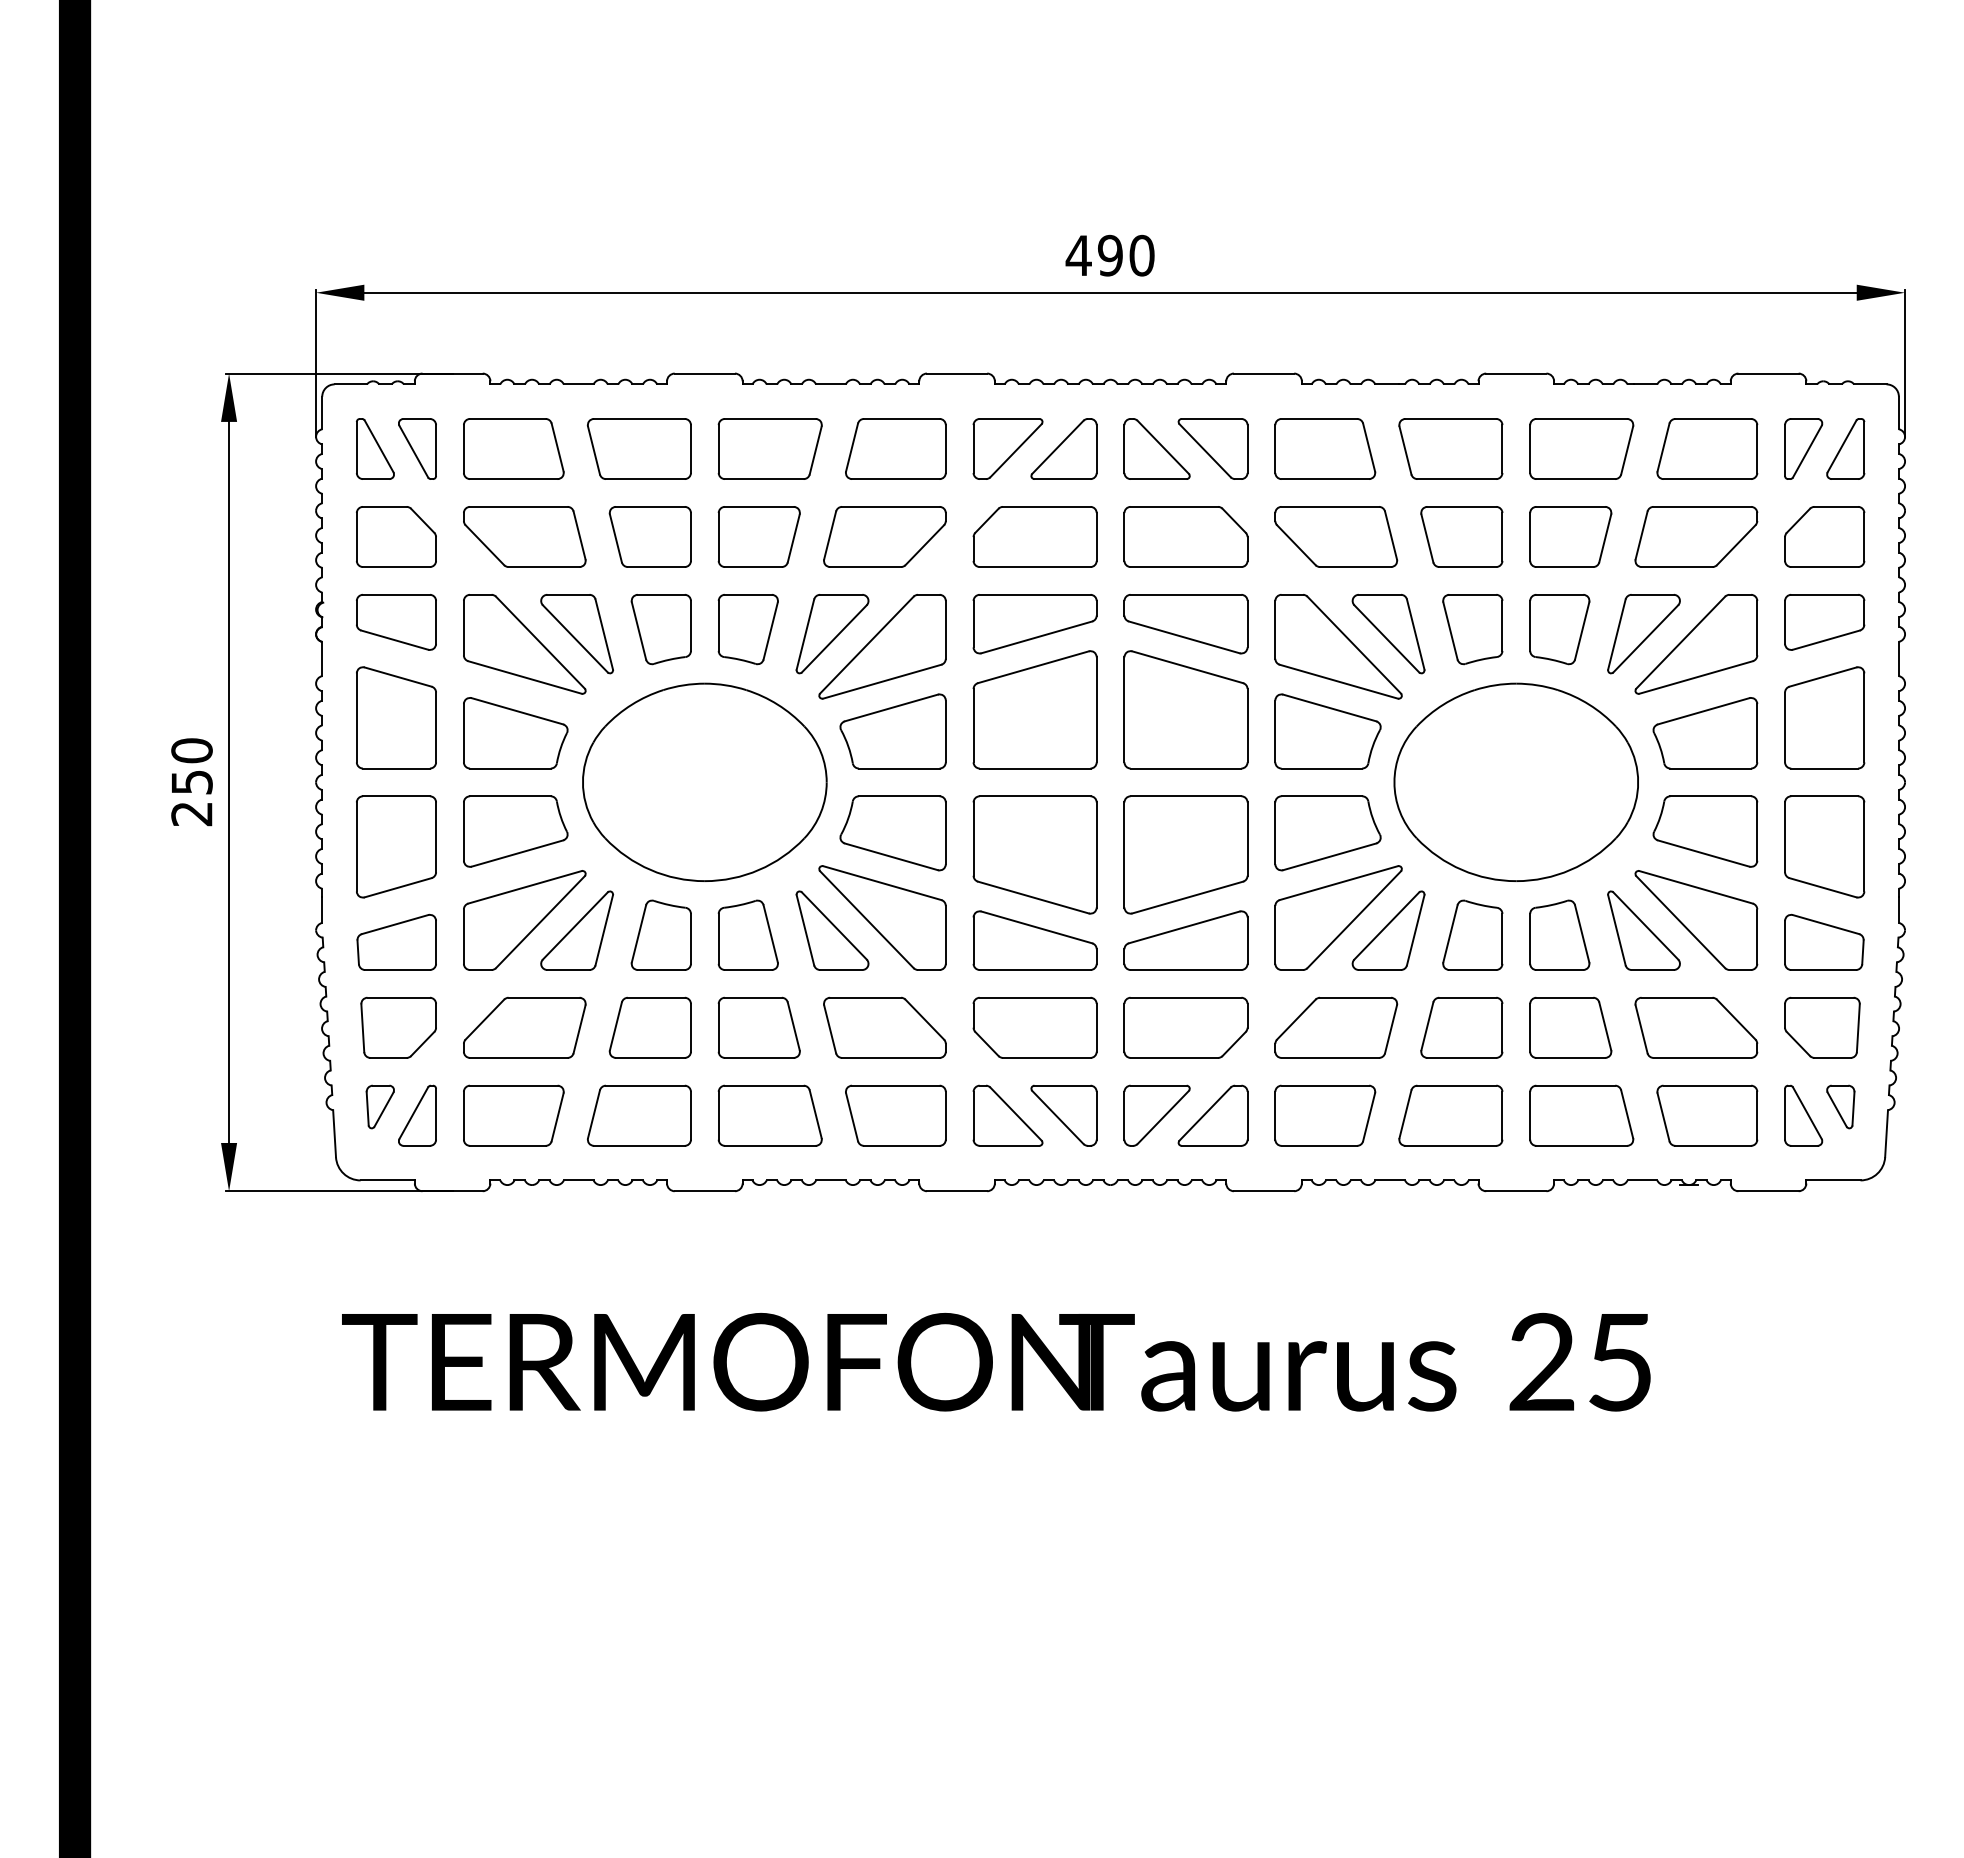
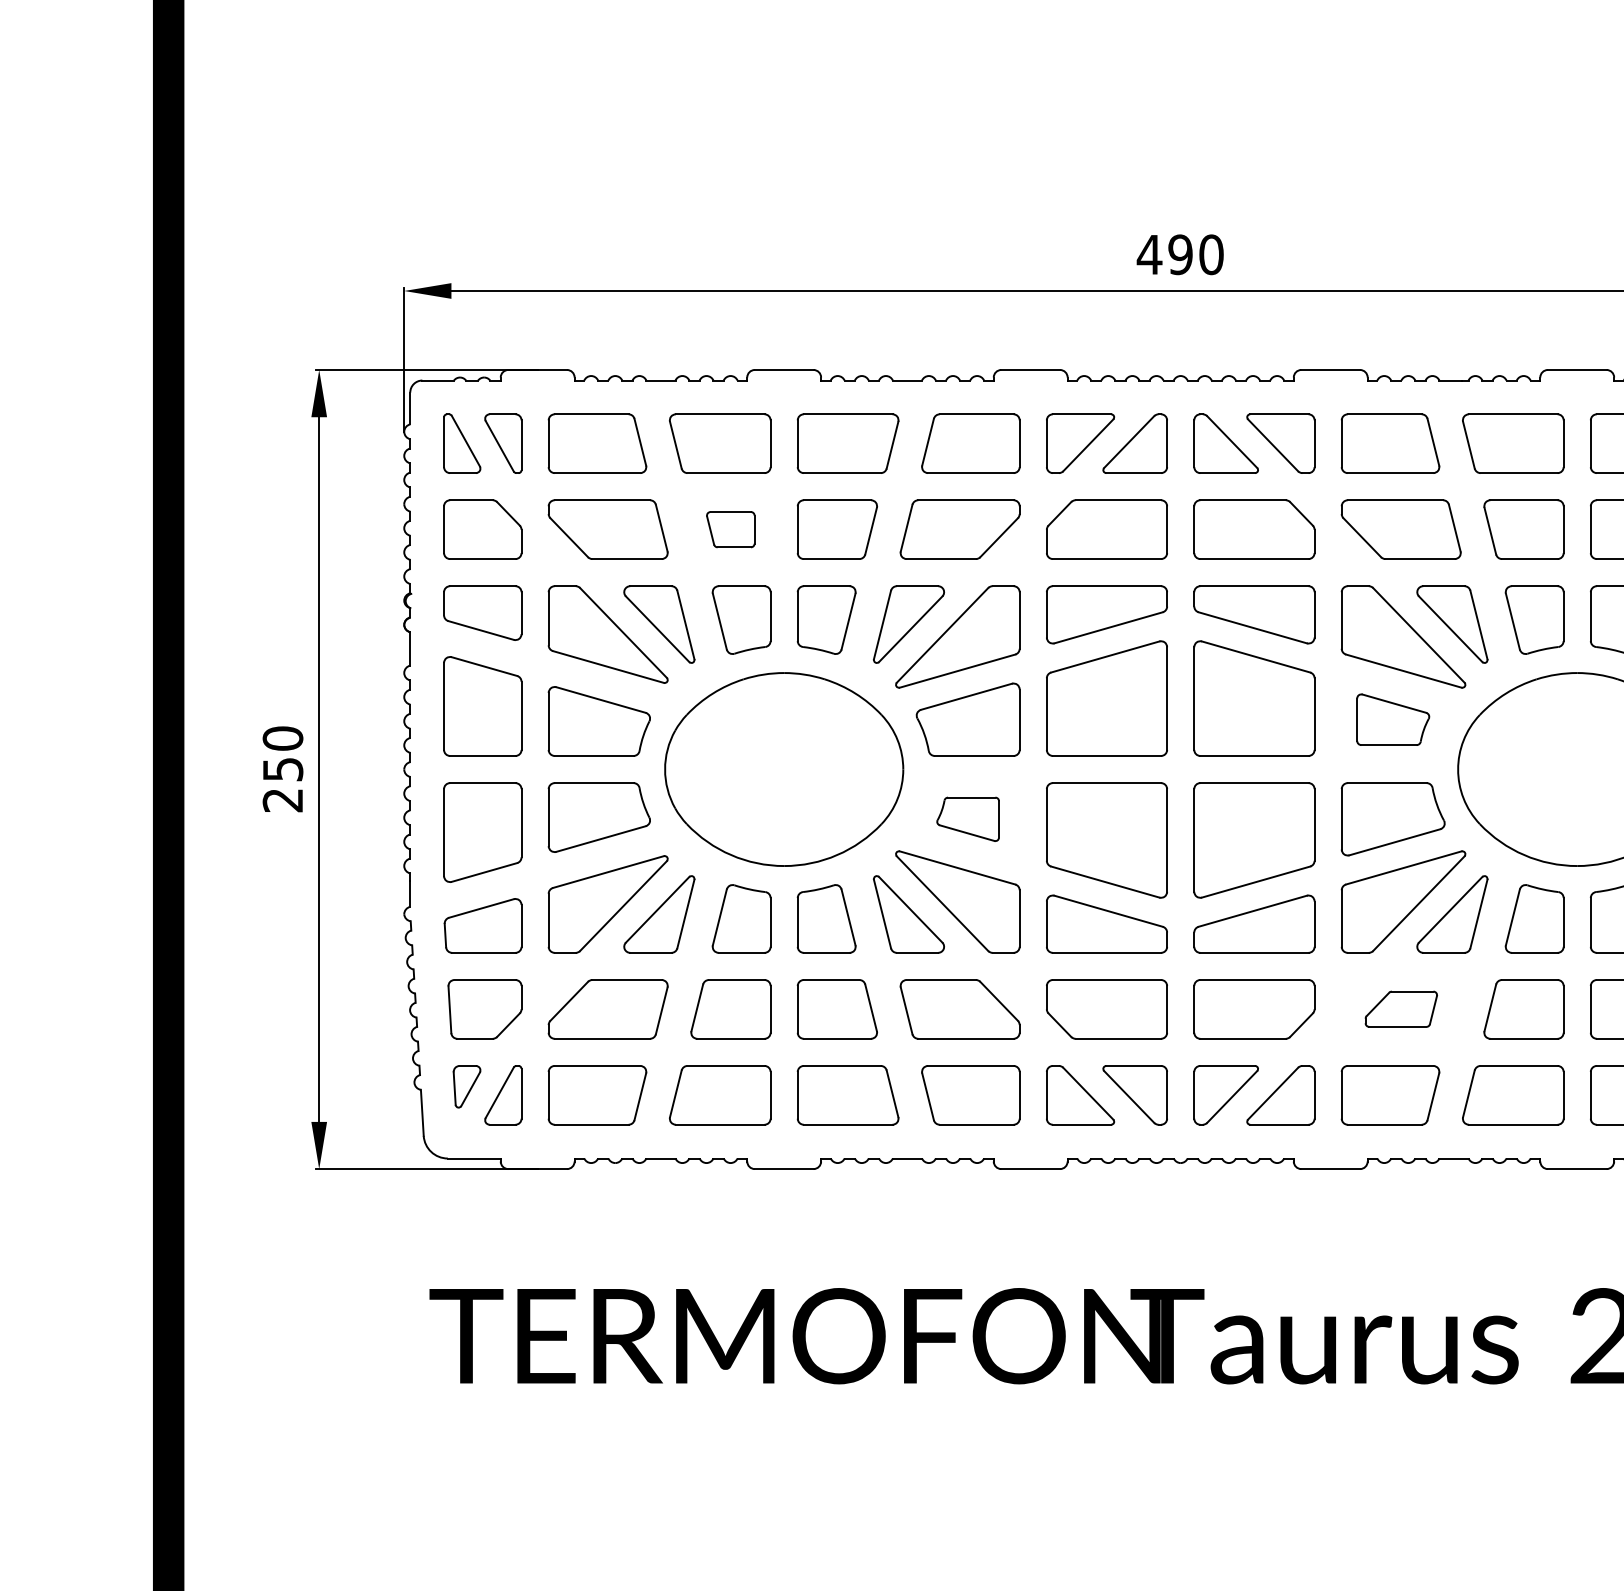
part: (649, 536) -> (730, 529), size x0.6
part: (1327, 731) -> (1392, 719), size x0.7
part: (892, 833) -> (967, 819), size x0.6
part: (1336, 1027) -> (1401, 1009), size x0.6

